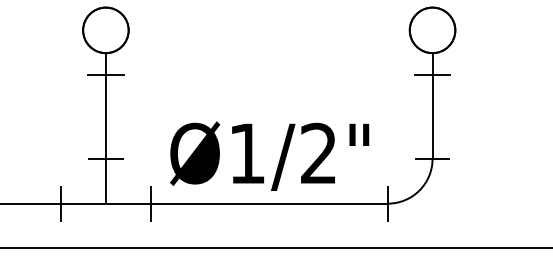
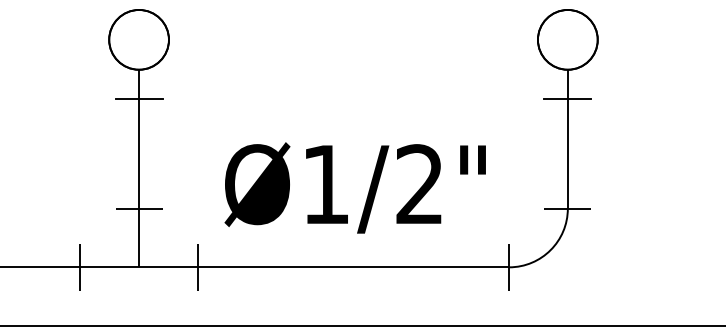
text: (269, 155) -> (355, 187), moved

